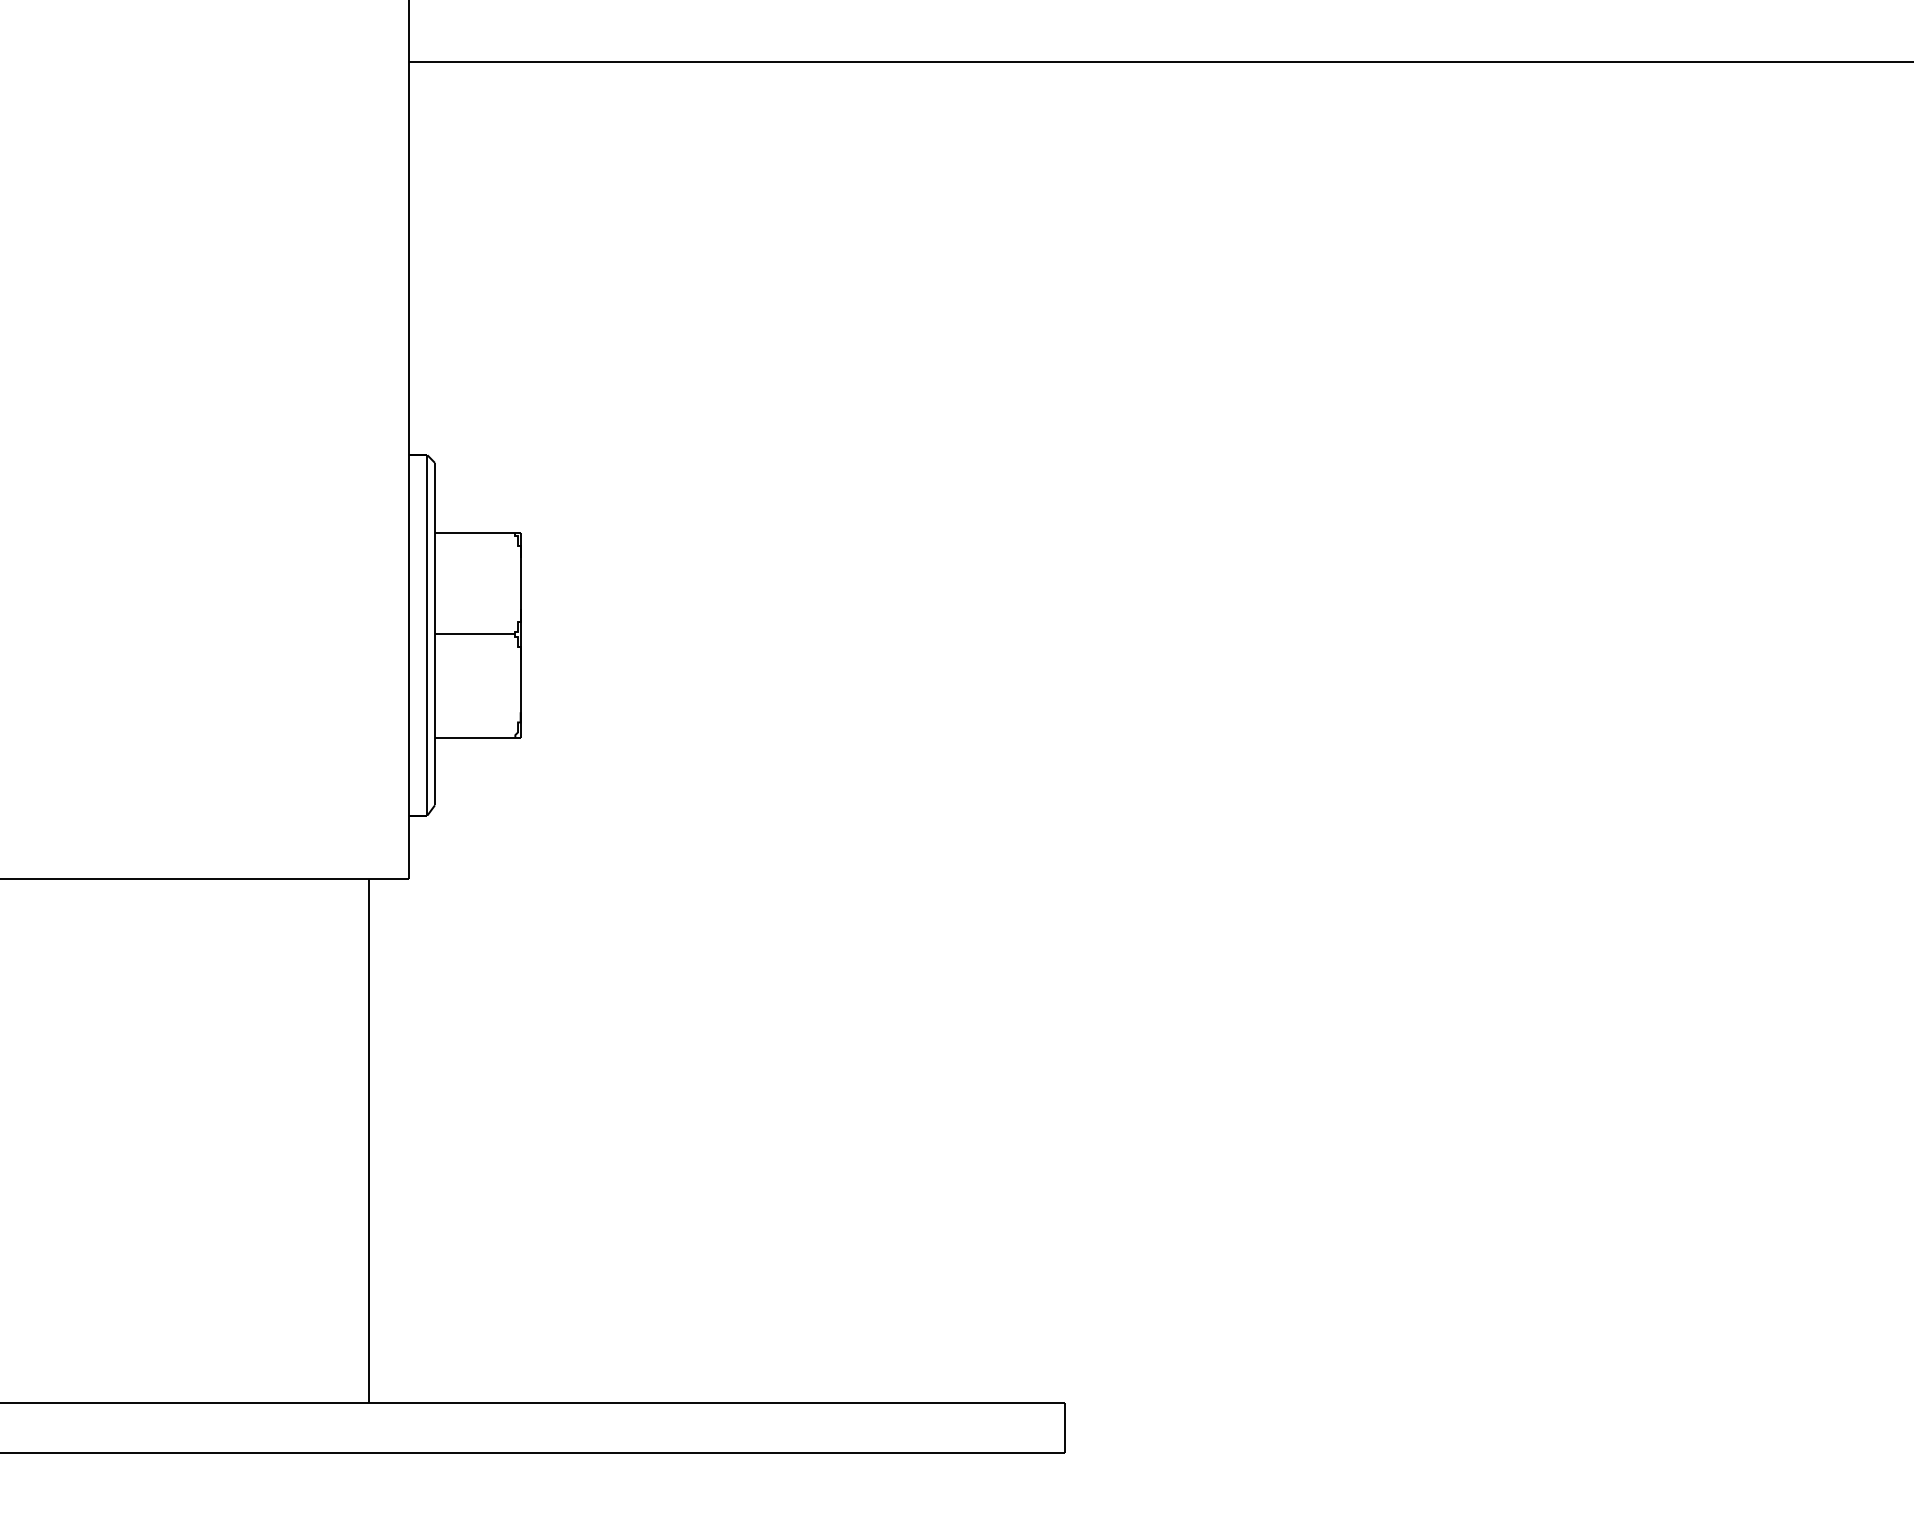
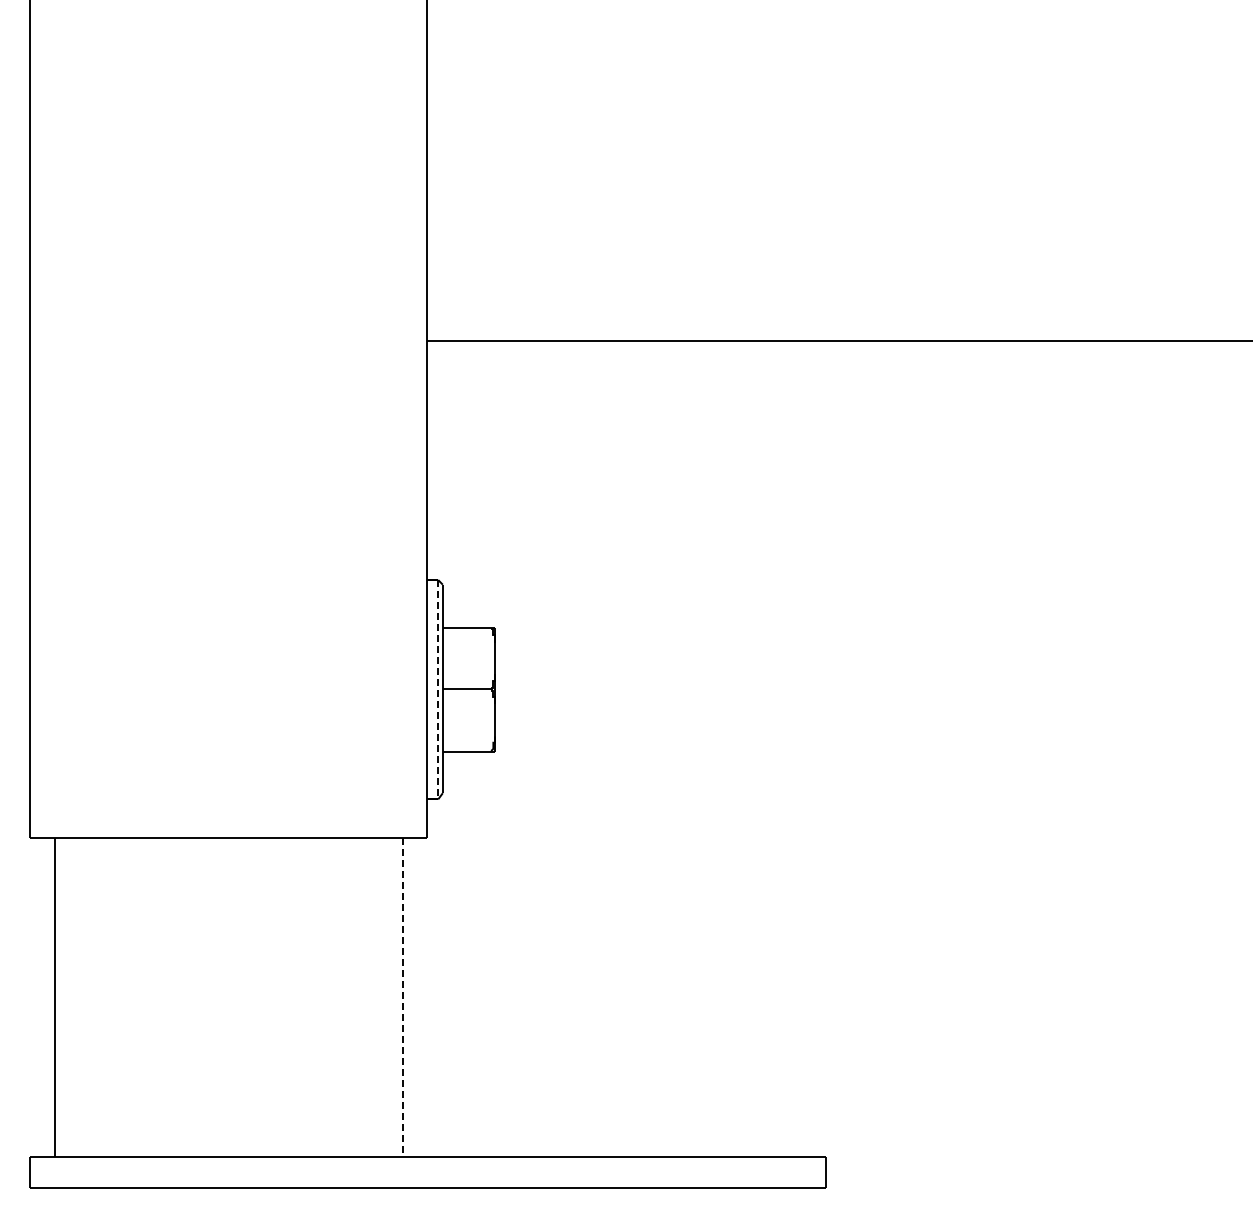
line: (427, 635) -> (438, 689), solid -> dashed
line: (368, 1140) -> (402, 997), solid -> dashed

